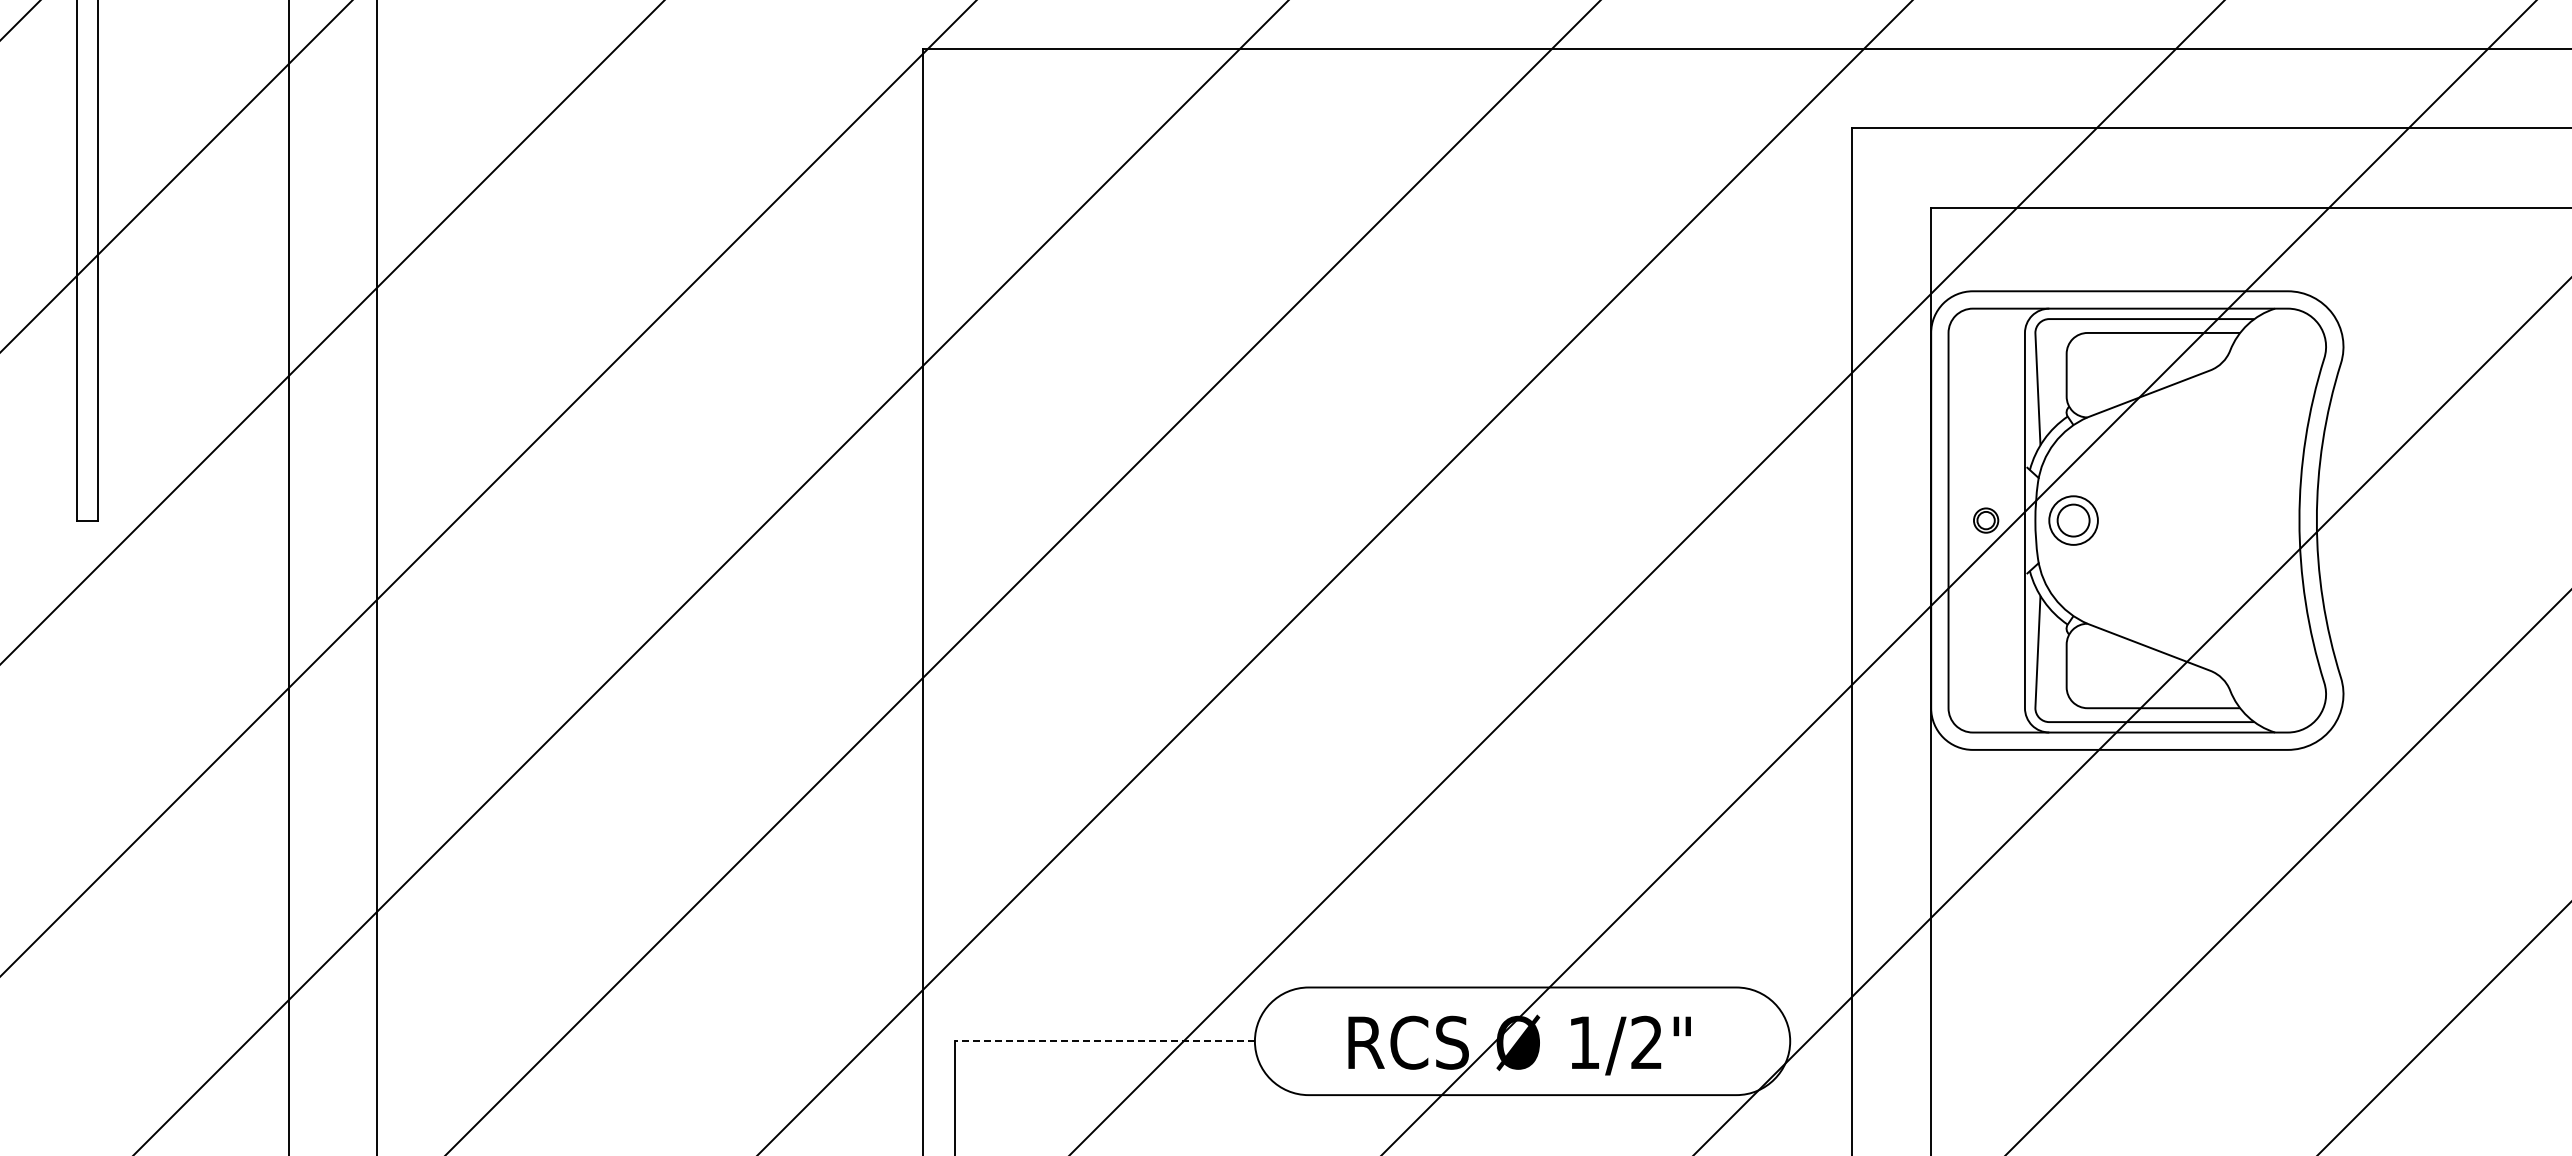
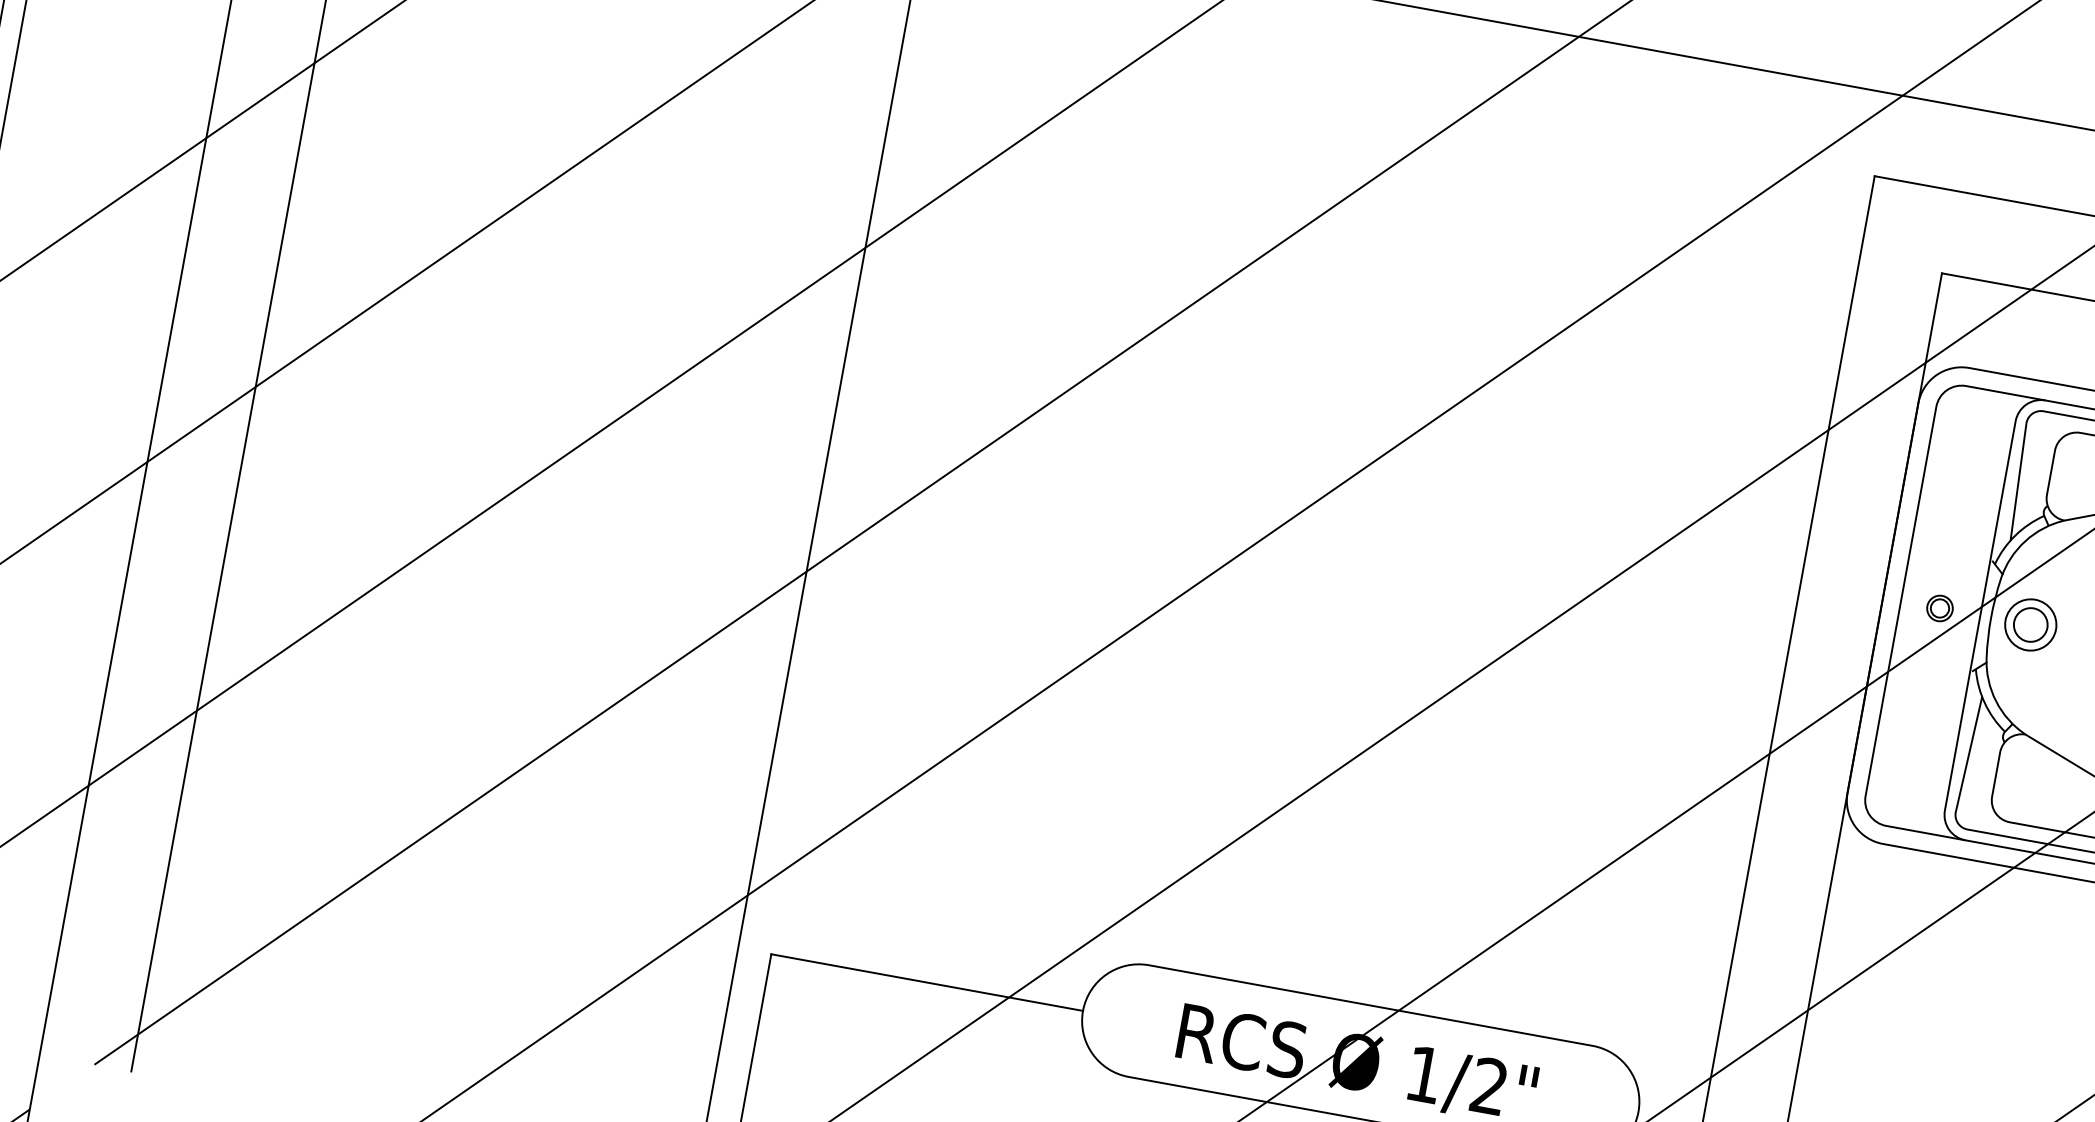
line: (1104, 1041) -> (926, 982), dashed -> solid

